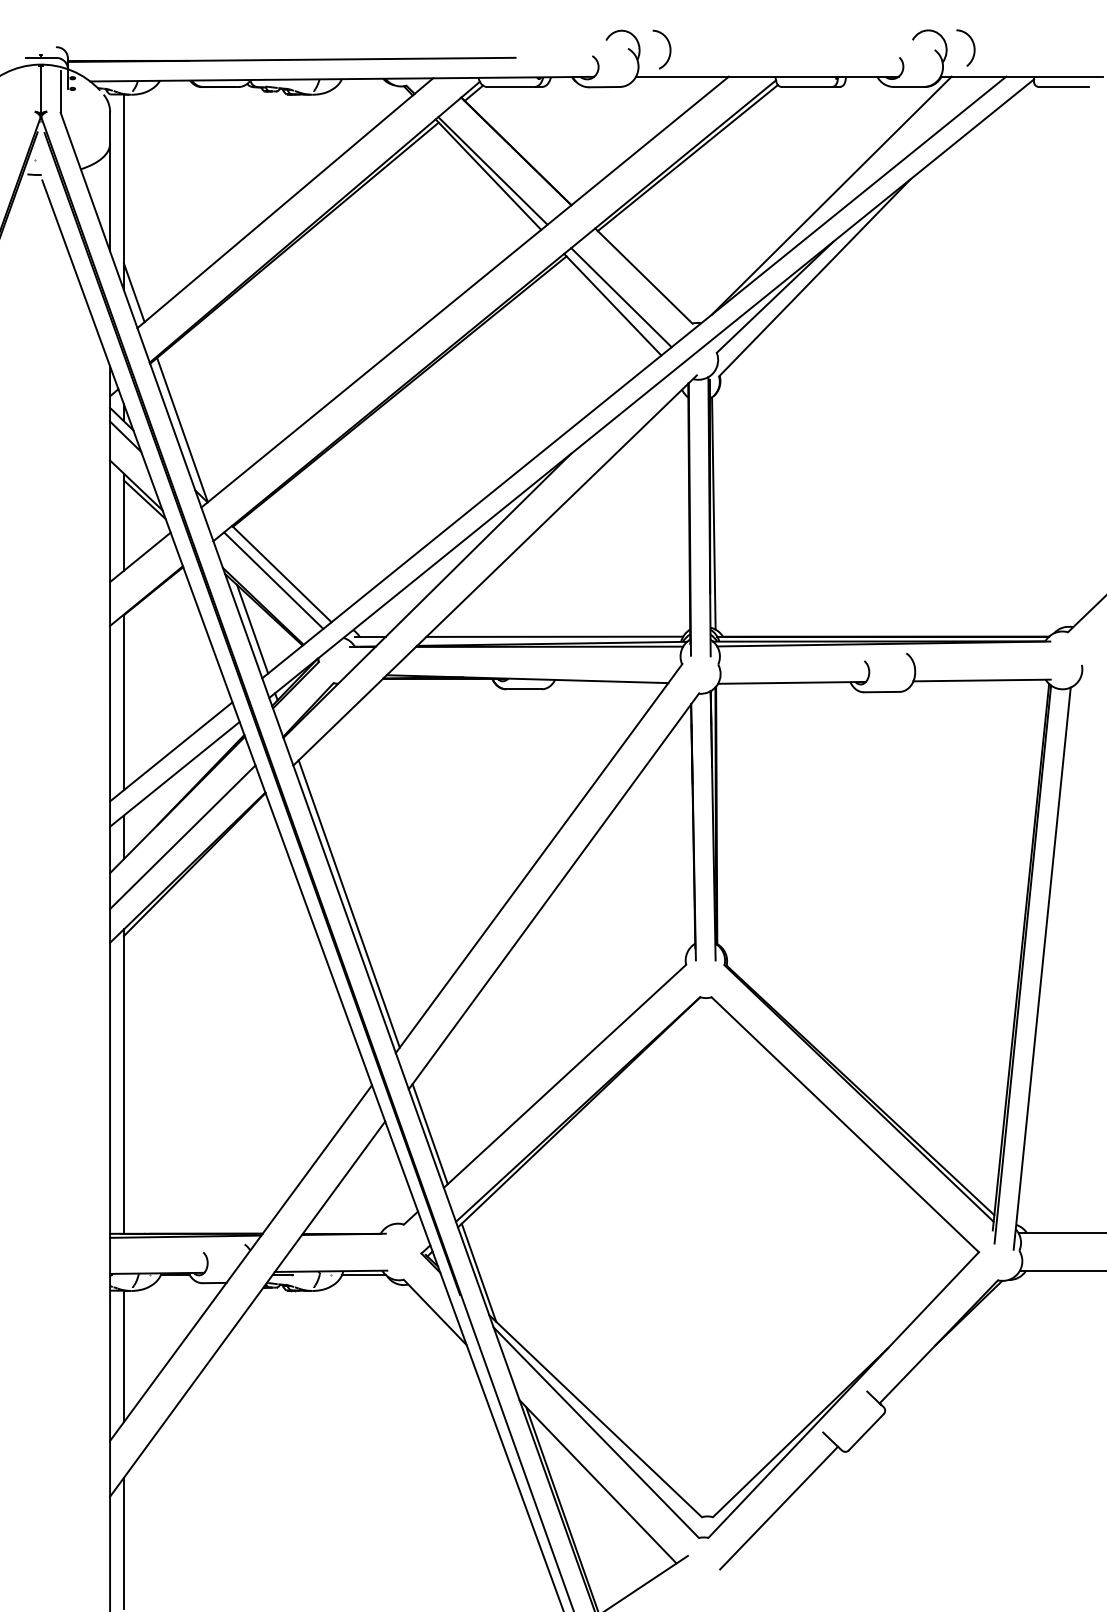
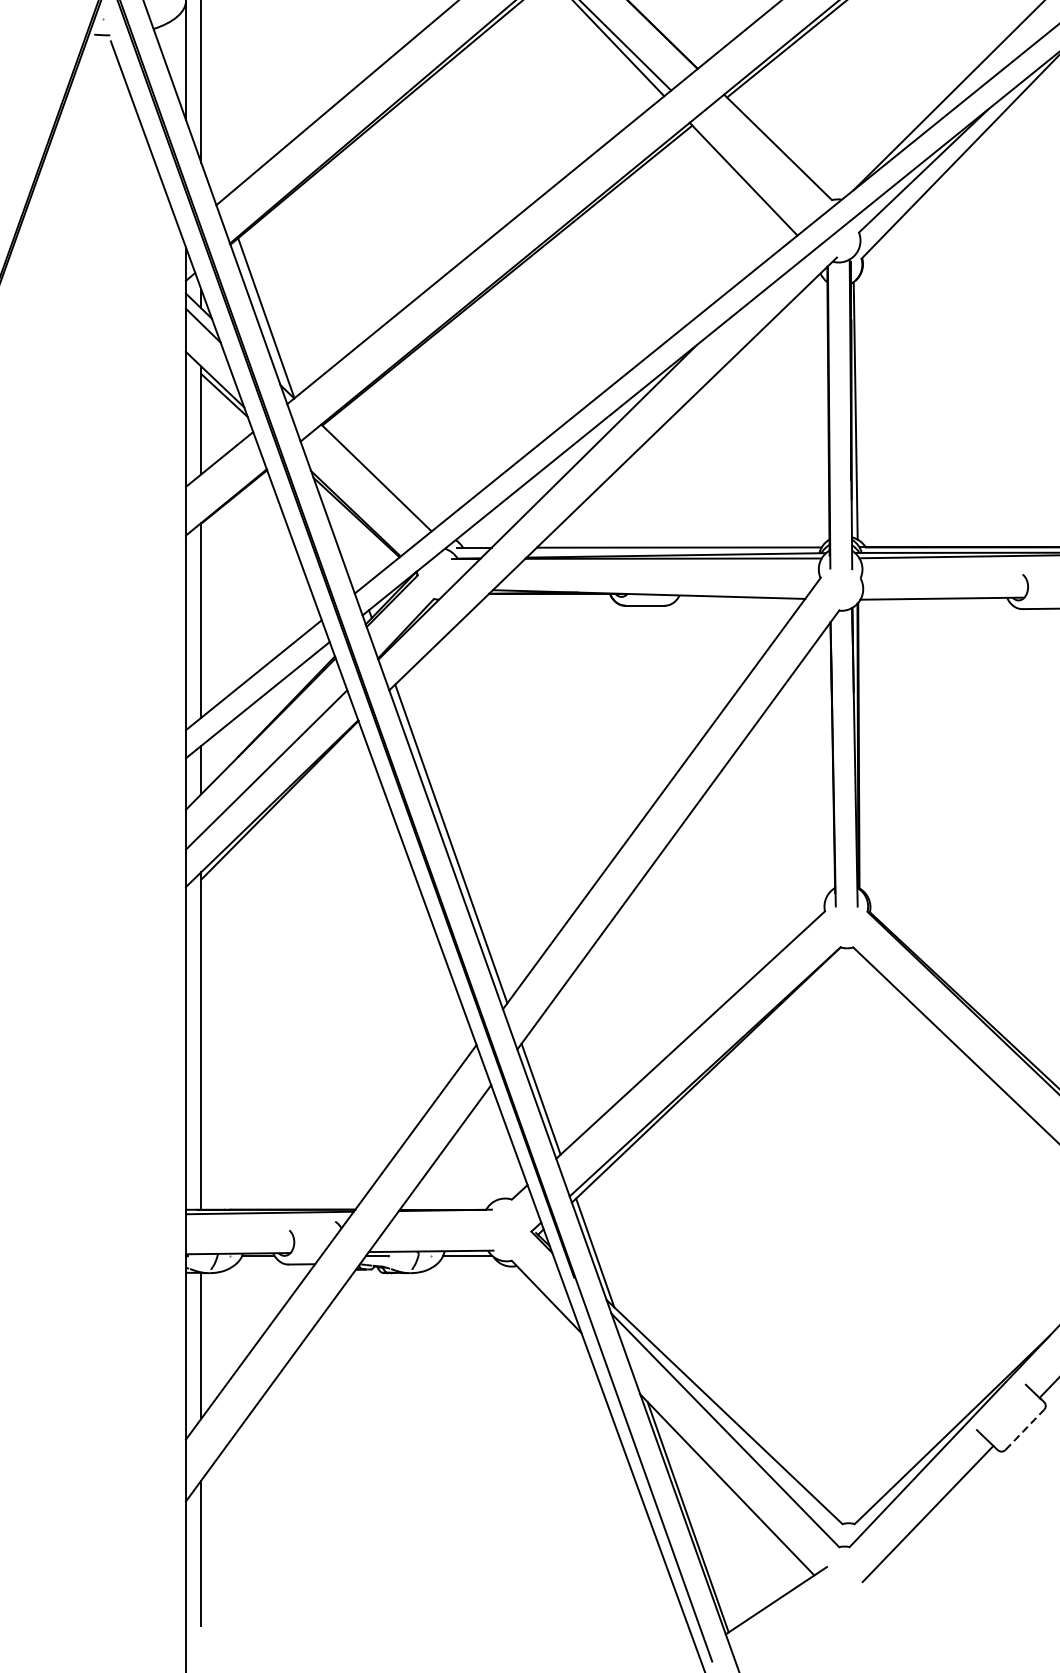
line: (133, 292) -> (211, 165), removed
line: (621, 297) -> (753, 171), removed
line: (273, 580) -> (367, 485), removed
line: (252, 628) -> (343, 538), removed
line: (866, 1431) -> (1025, 1429), solid -> dashed

